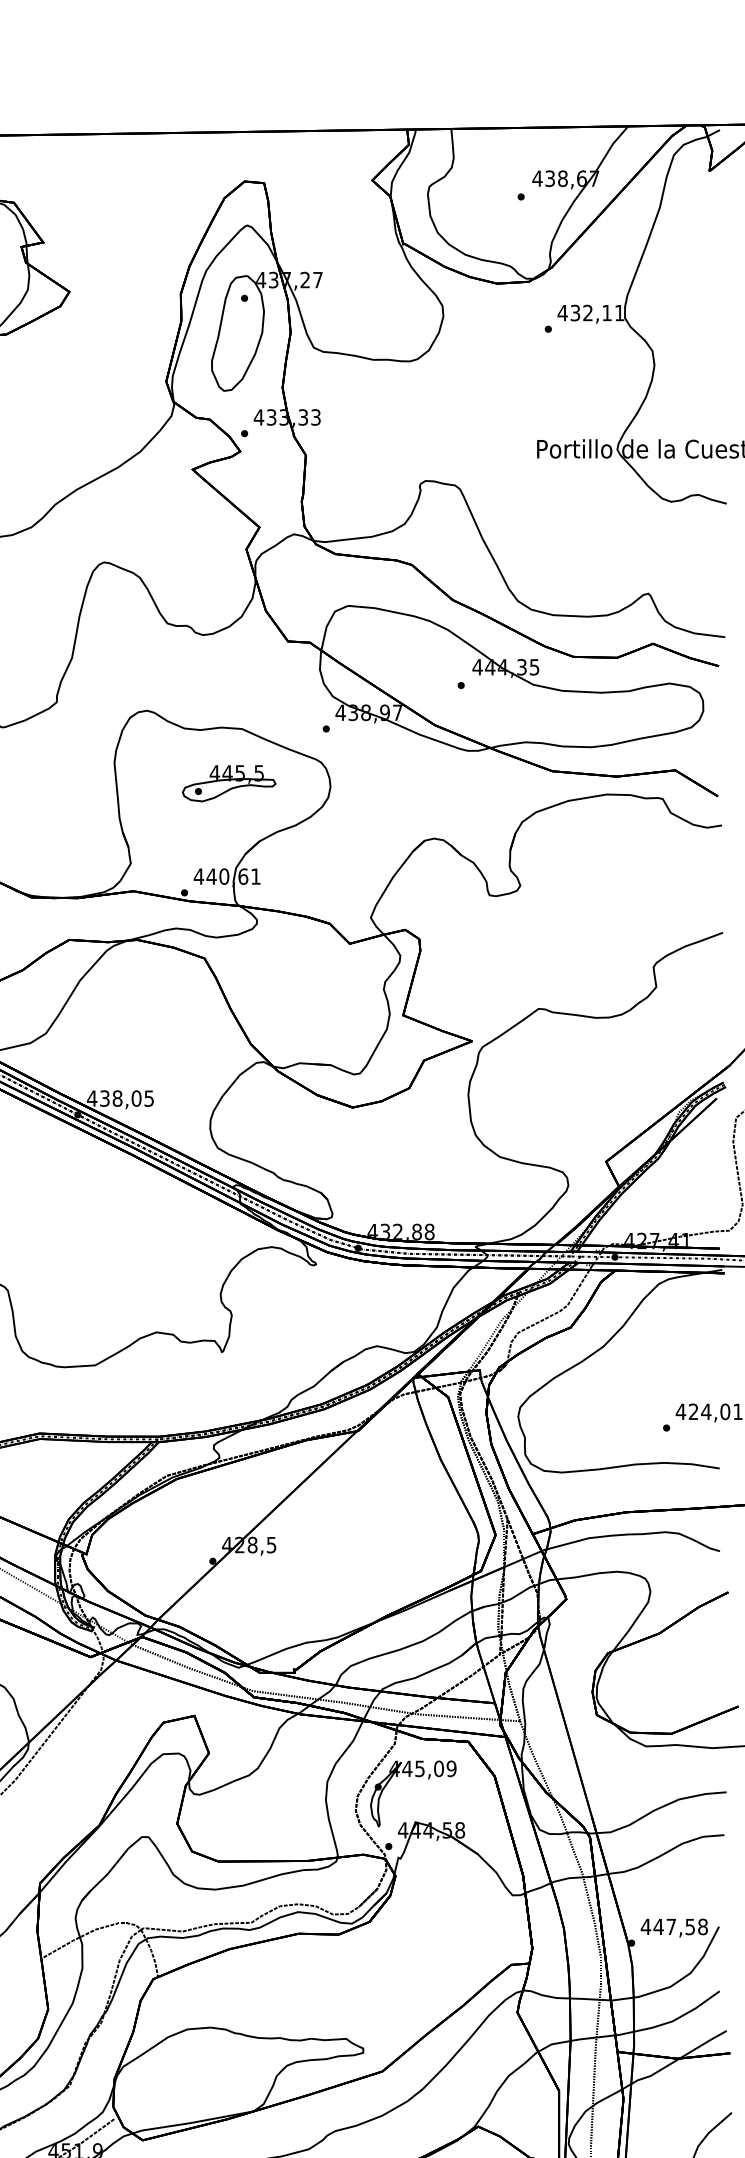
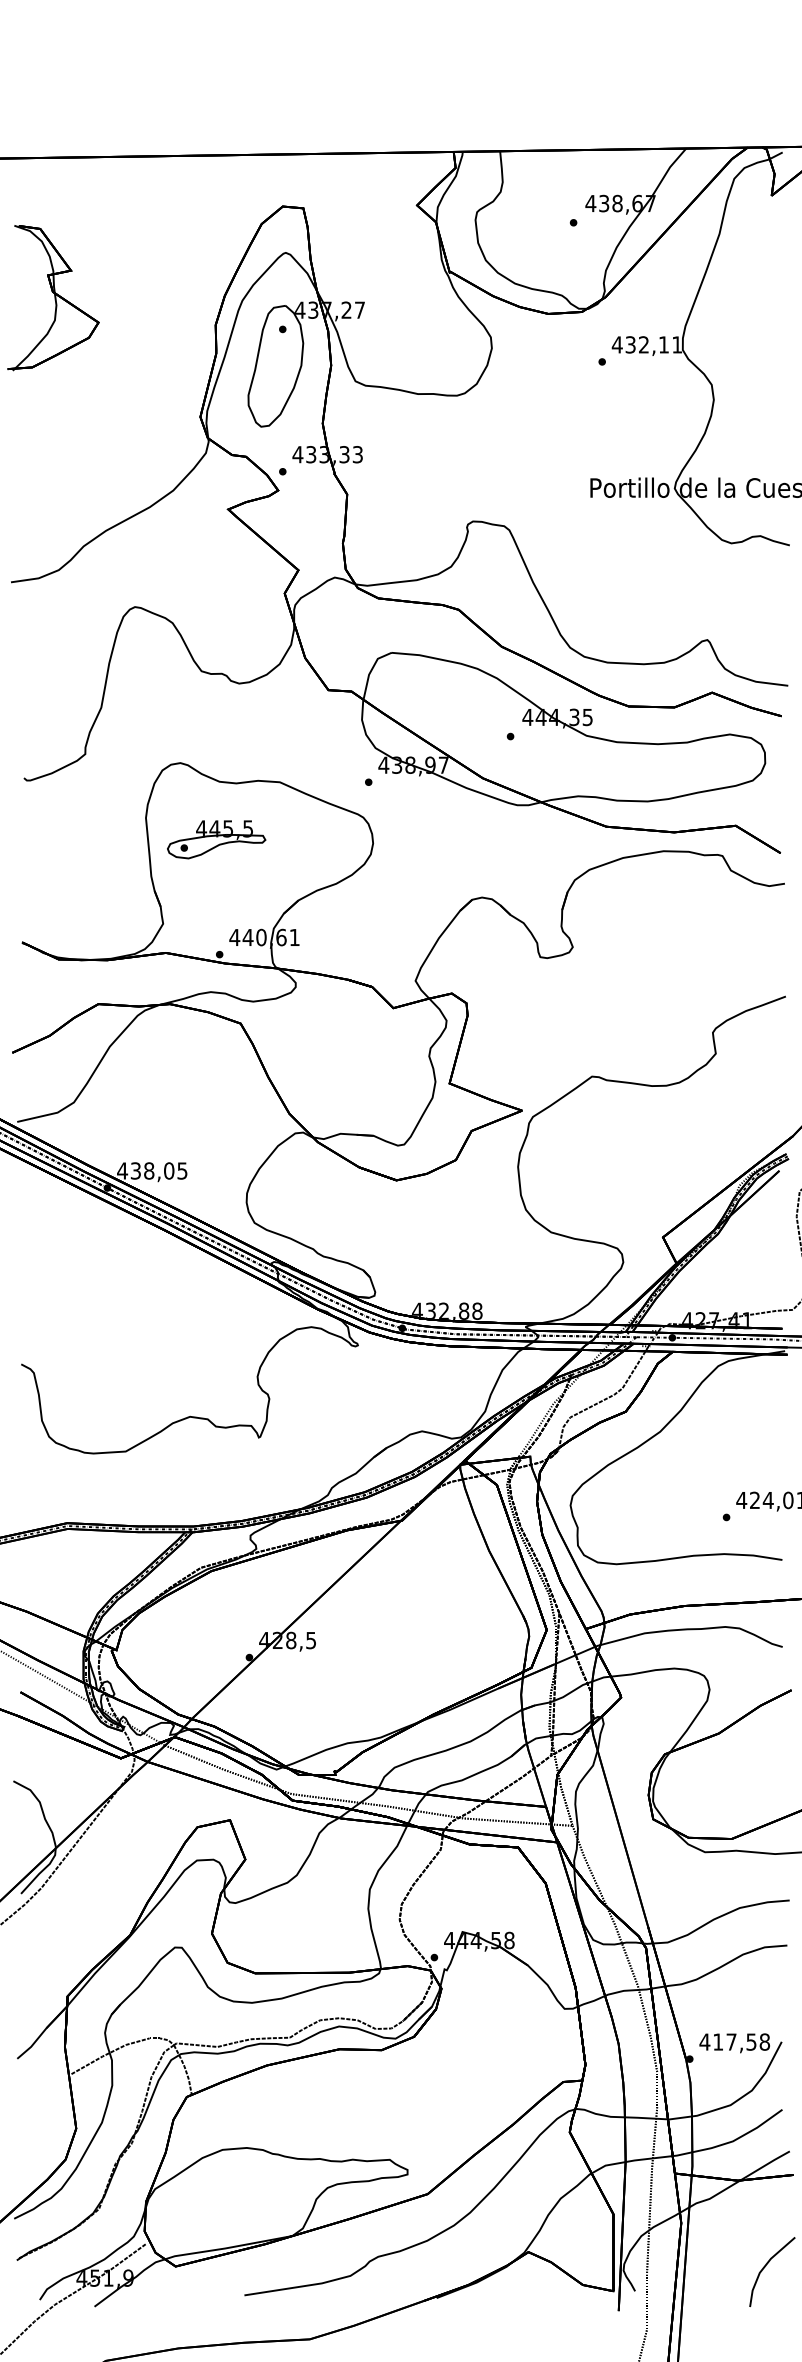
part: (229, 783) -> (216, 839), moved
part: (409, 1777) -> (456, 1884), removed
text: (657, 1926) -> (717, 2041), 447,58 -> 417,58

